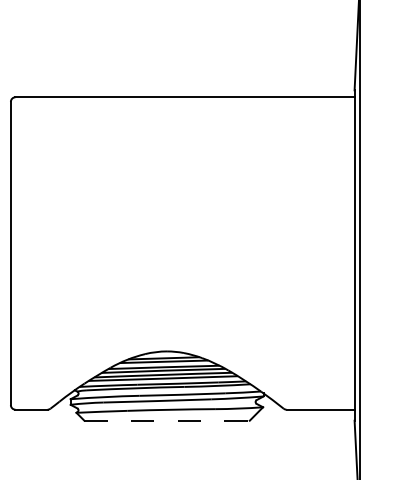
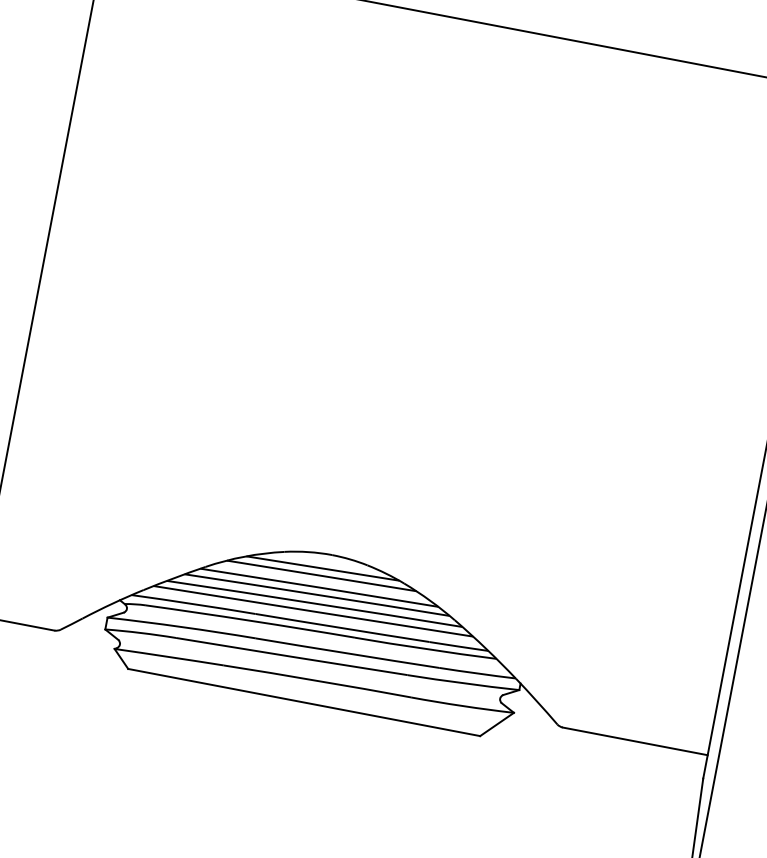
line: (167, 420) -> (305, 702), dashed -> solid

